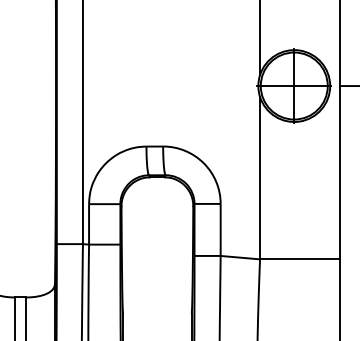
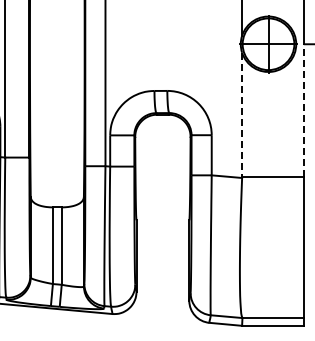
line: (339, 171) -> (303, 110), solid -> dashed
line: (260, 178) -> (242, 115), solid -> dashed

